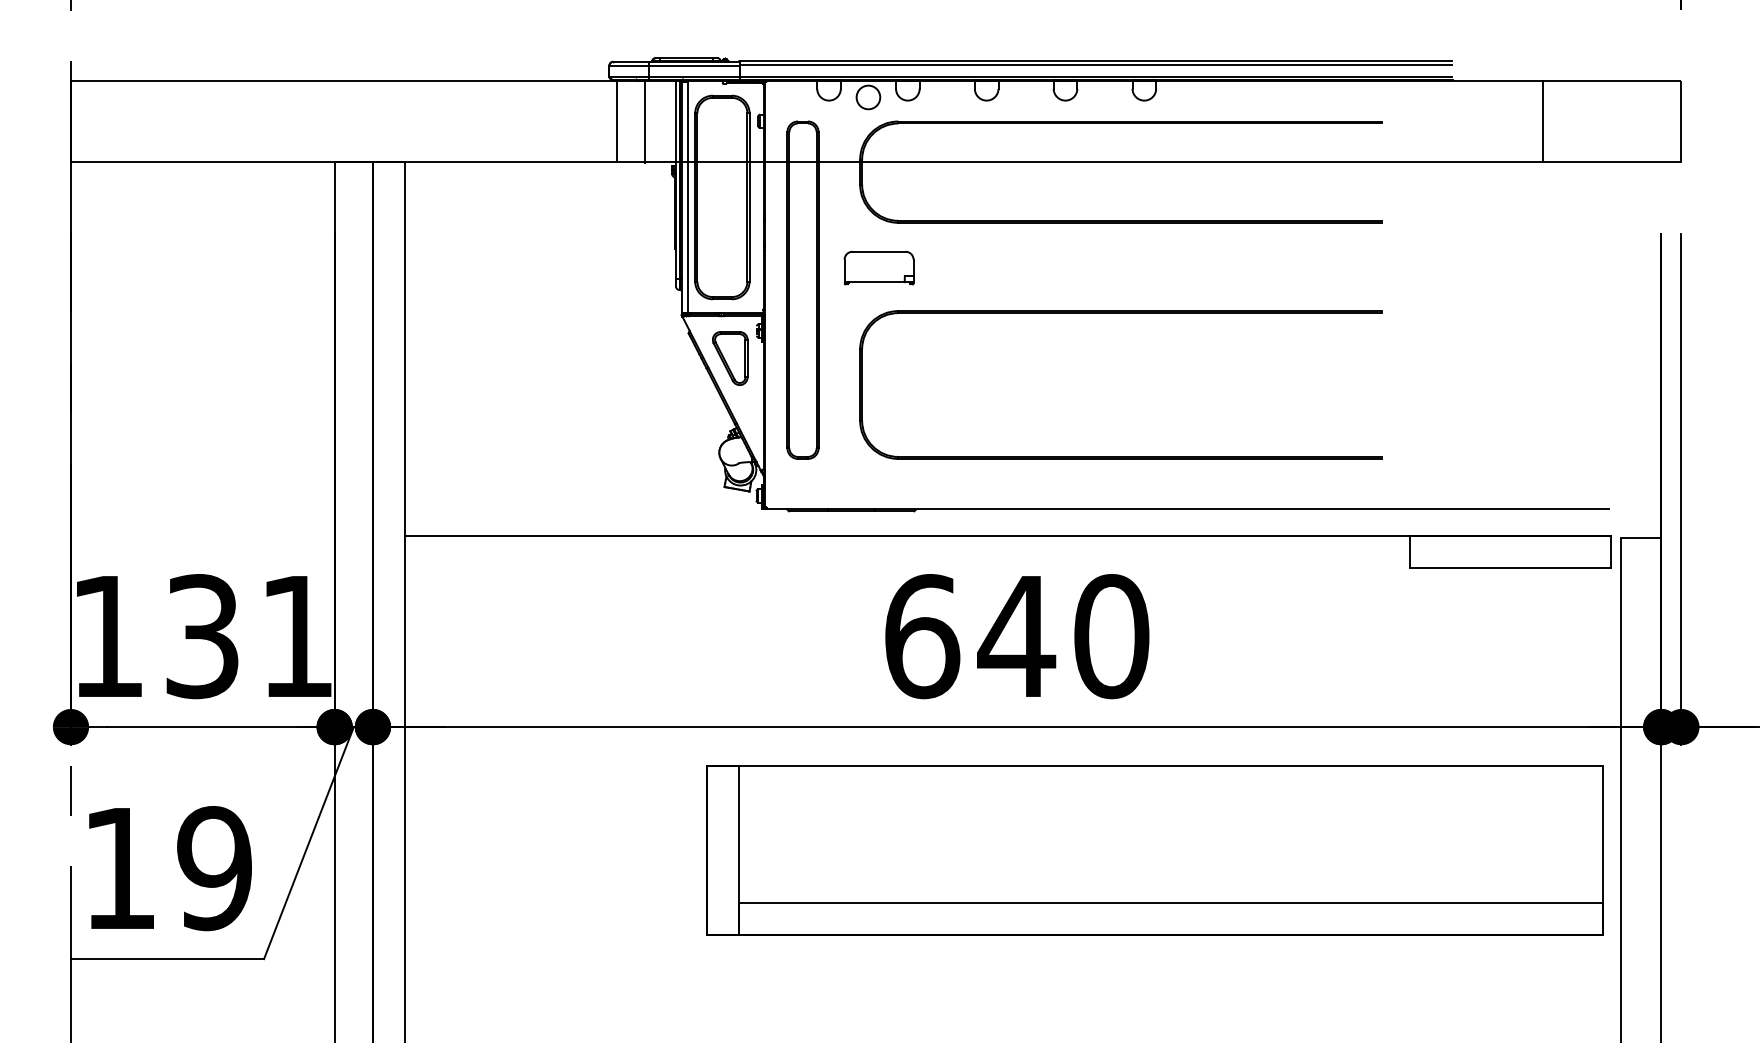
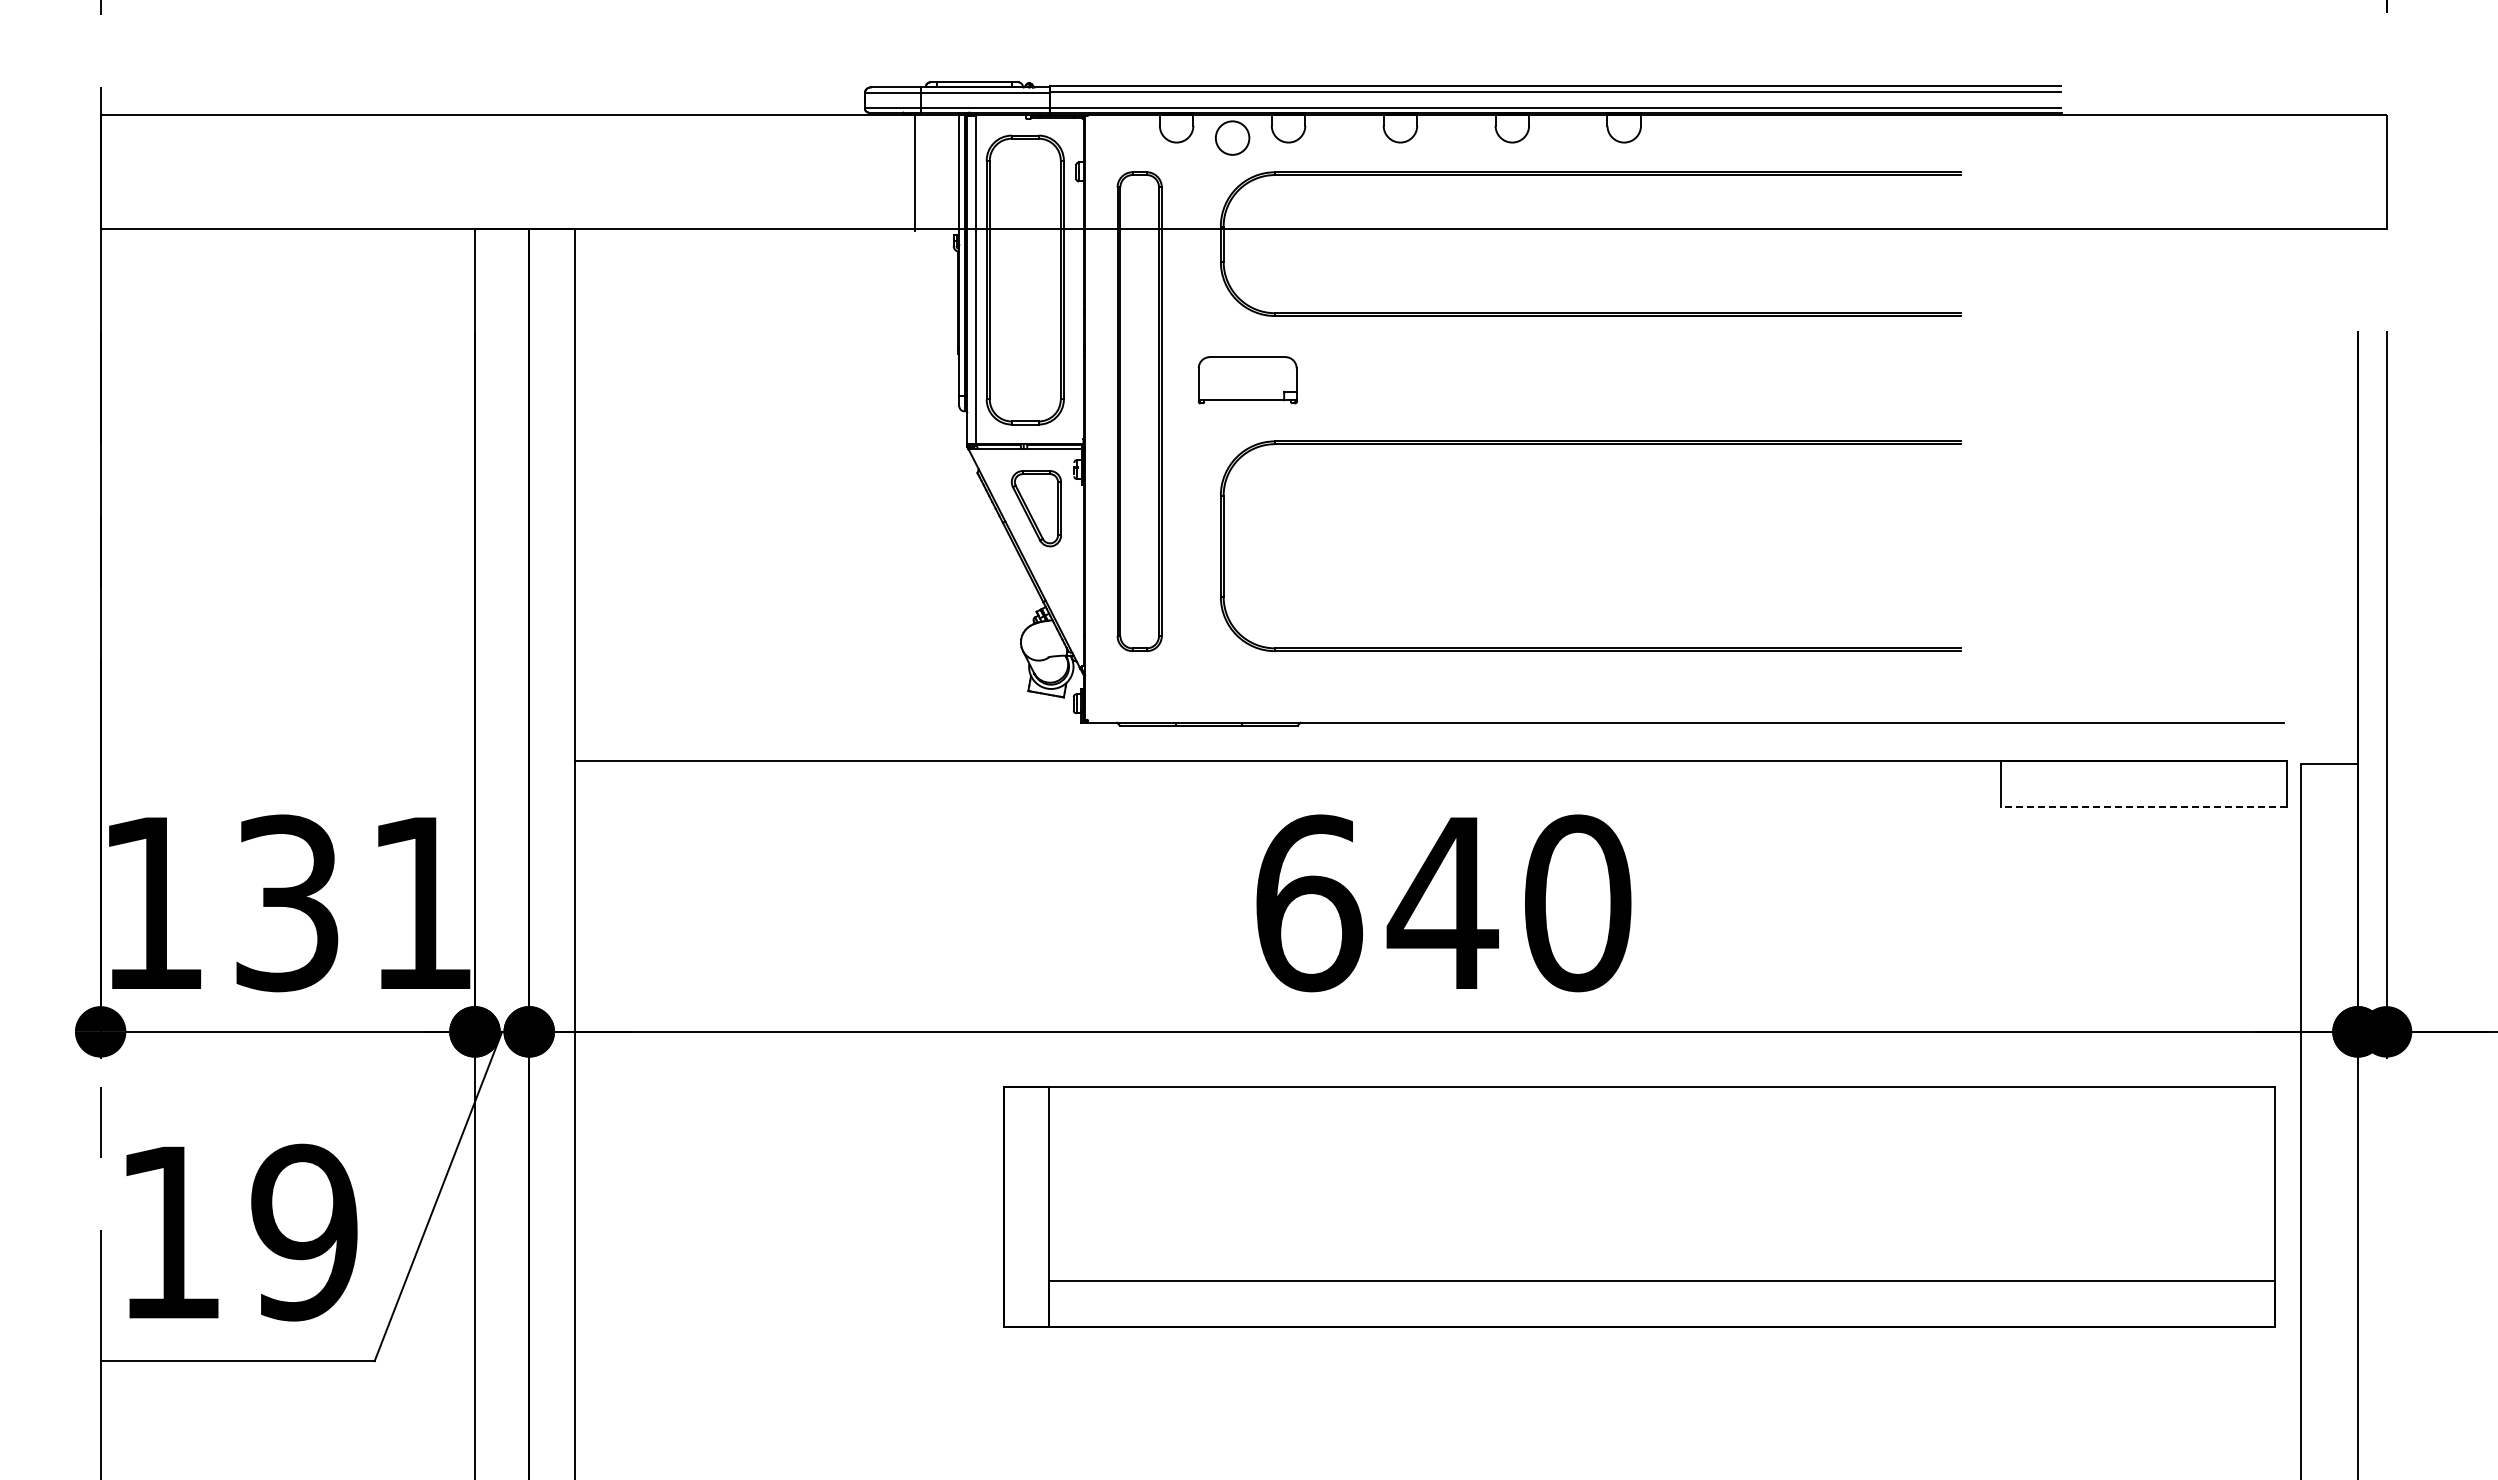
line: (616, 121) -> (875, 172), removed
line: (1542, 121) -> (2189, 172), removed
line: (1510, 568) -> (2143, 806), solid -> dashed

